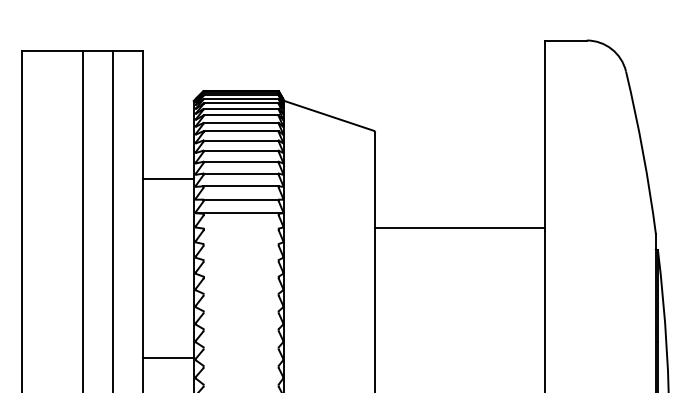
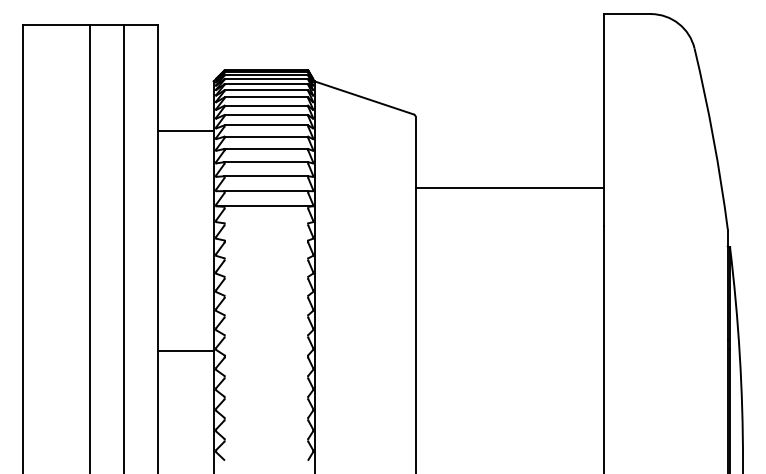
line: (168, 178) -> (185, 130), moved
line: (459, 227) -> (509, 187), moved
line: (168, 358) -> (185, 351), moved

